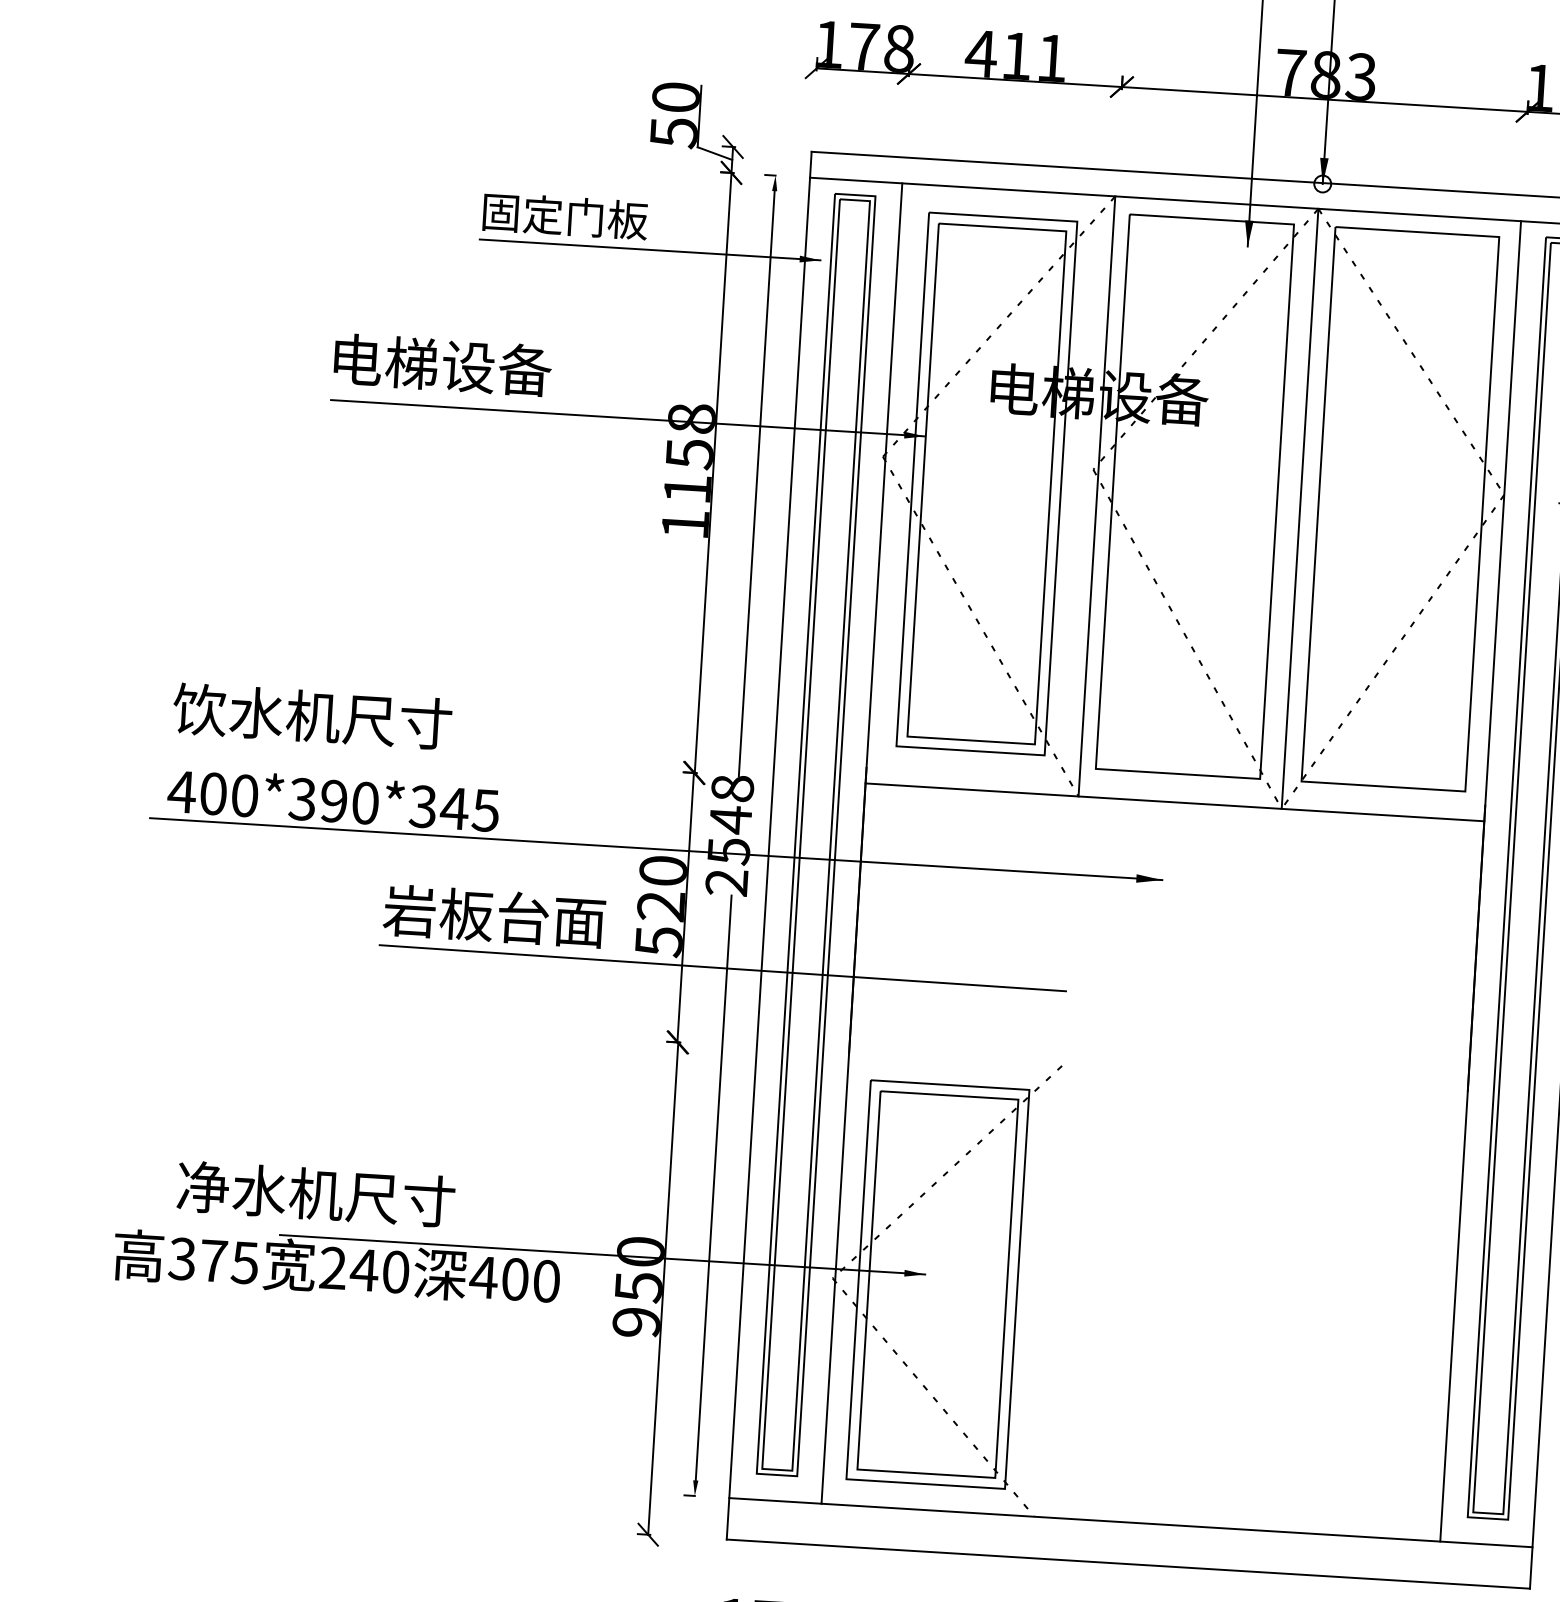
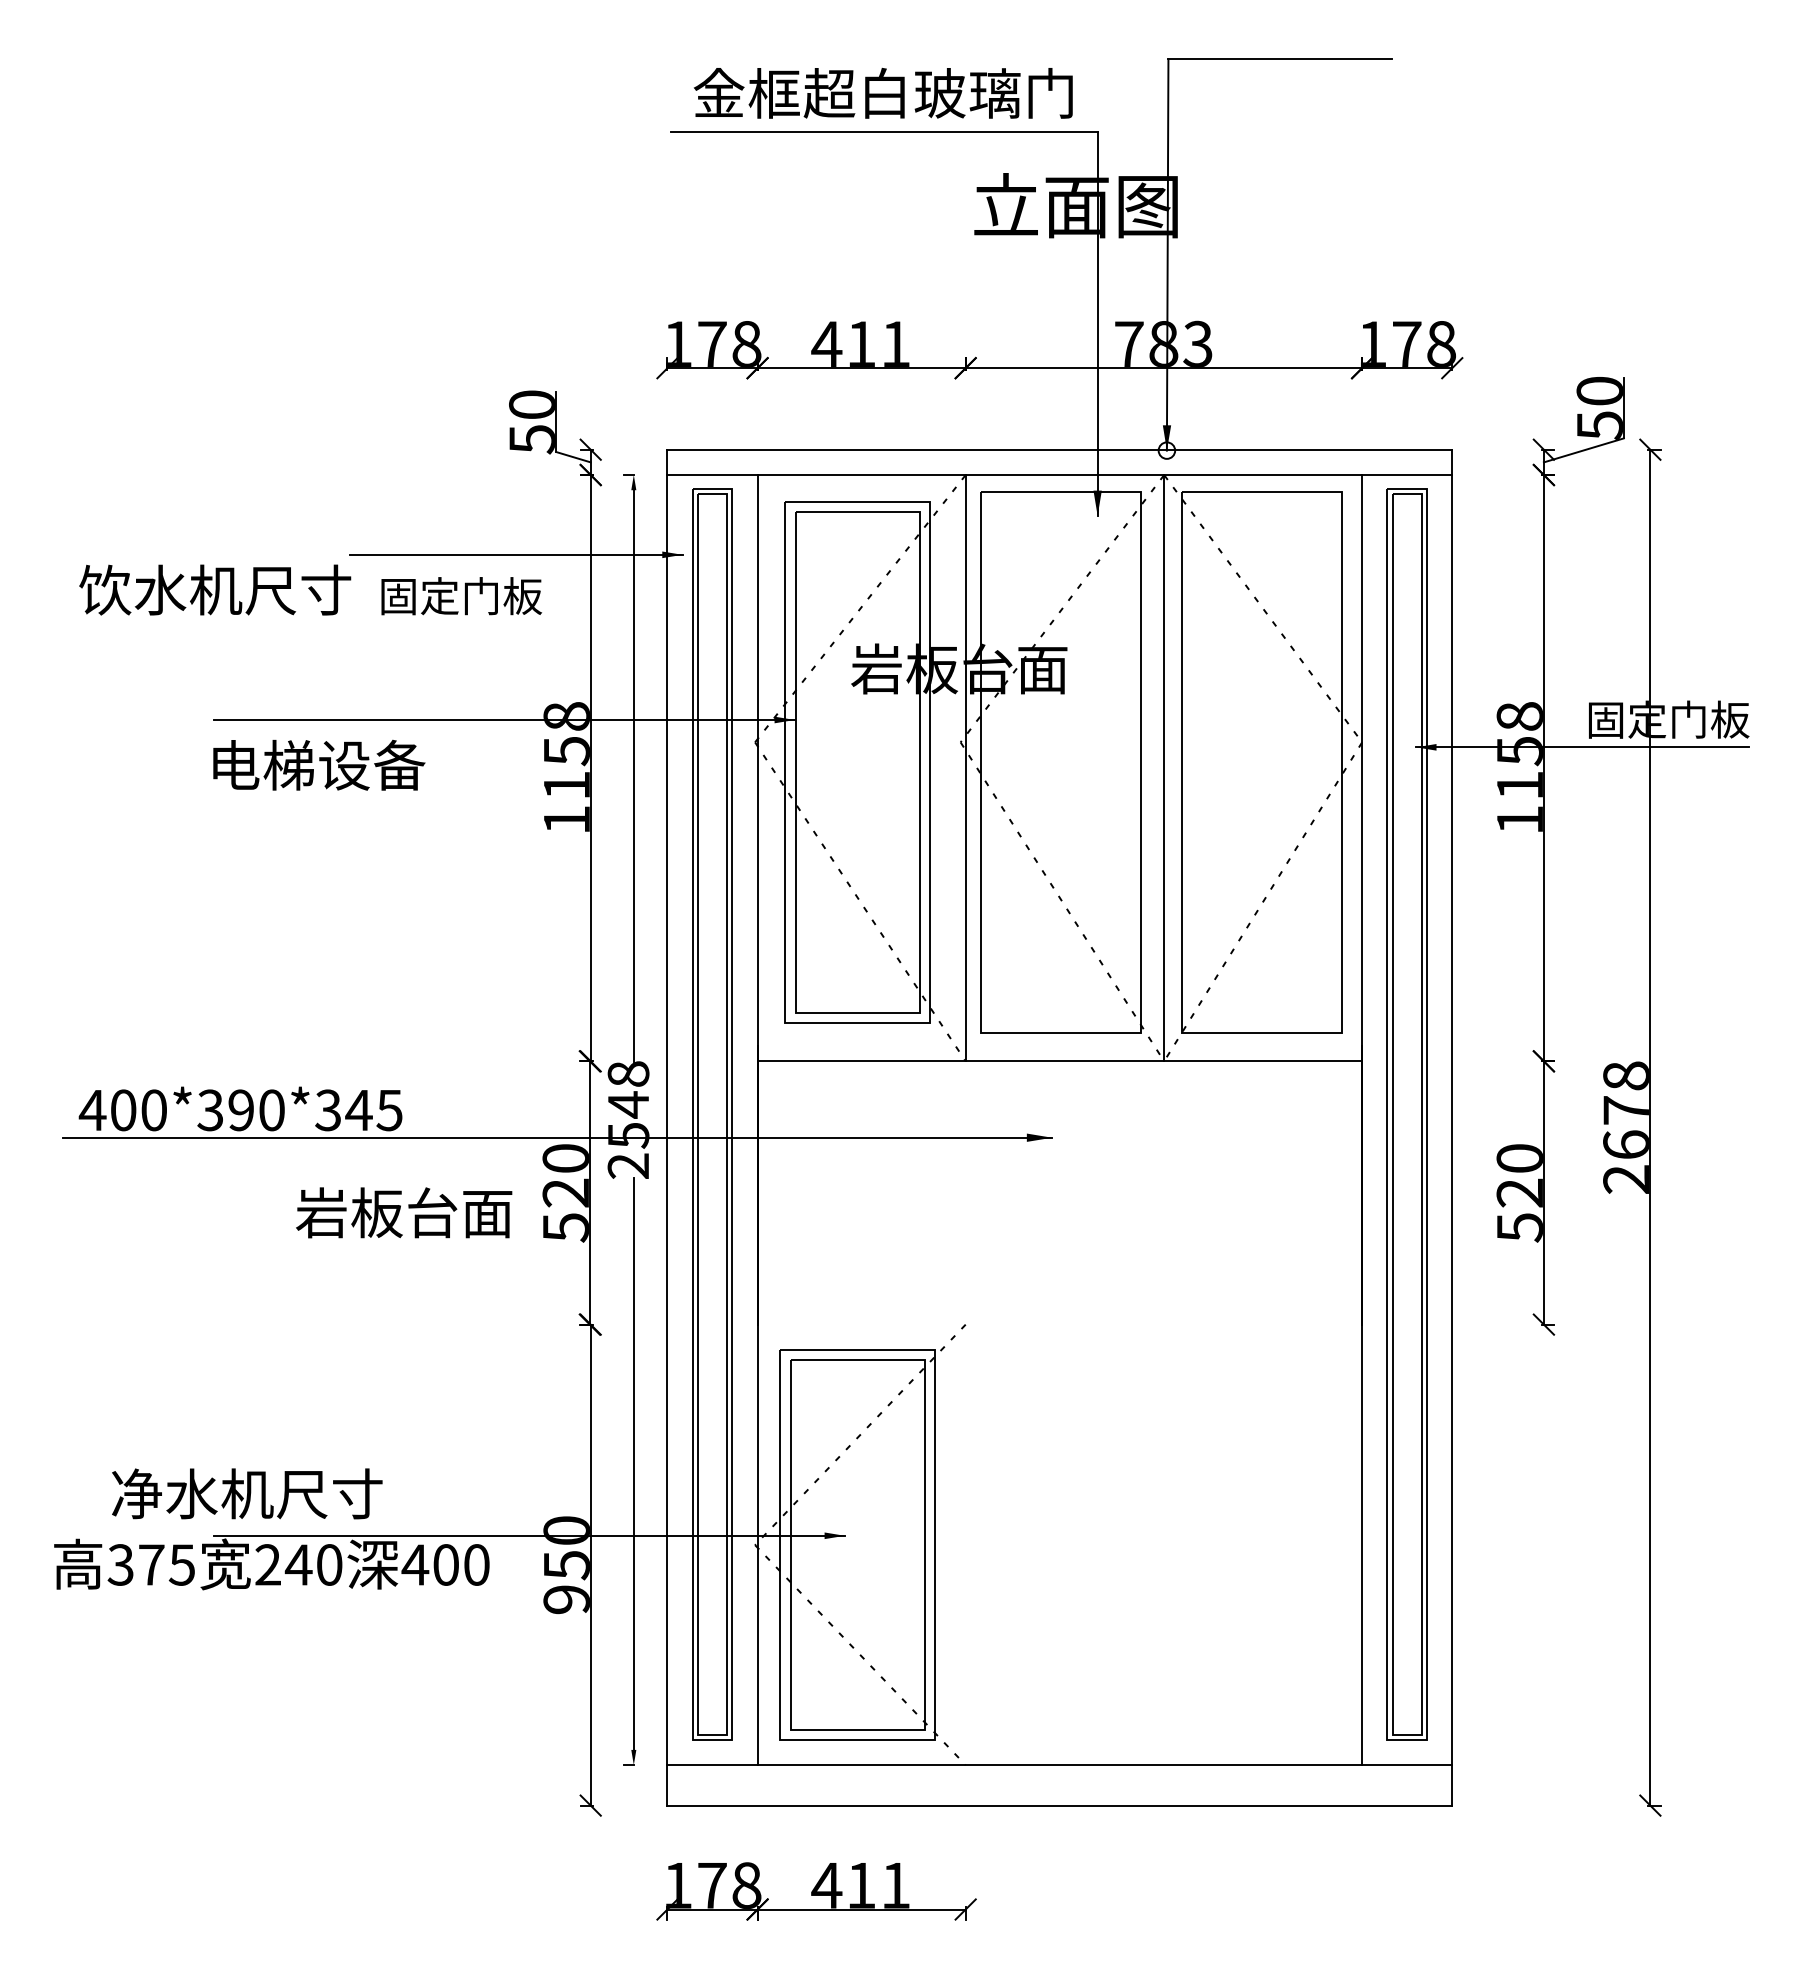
text: (565, 216) -> (461, 596), moved
text: (443, 364) -> (319, 764), moved
text: (1096, 394) -> (959, 668), 电梯设备 -> 岩板台面
text: (312, 715) -> (215, 589), moved
line: (722, 967) -> (629, 1249), removed

